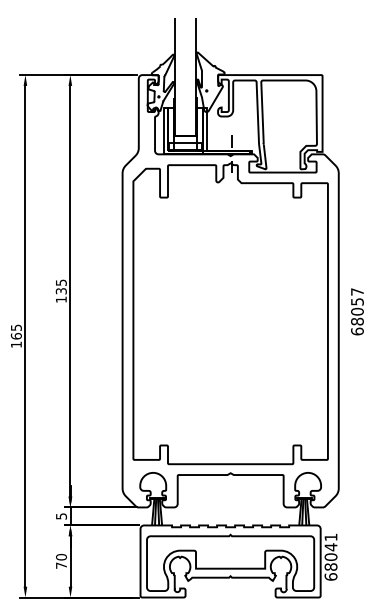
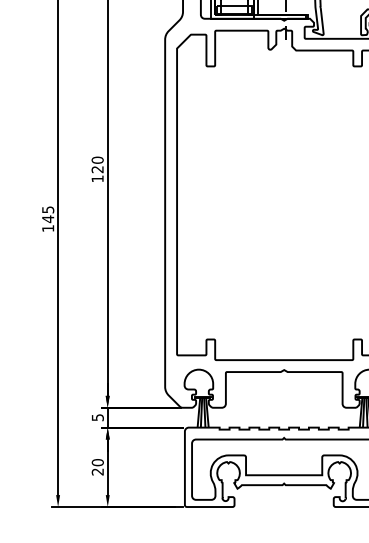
text: (60, 286) -> (96, 164), 135 -> 120
text: (15, 336) -> (47, 219), 165 -> 145
text: (61, 565) -> (97, 471), 70 -> 20

